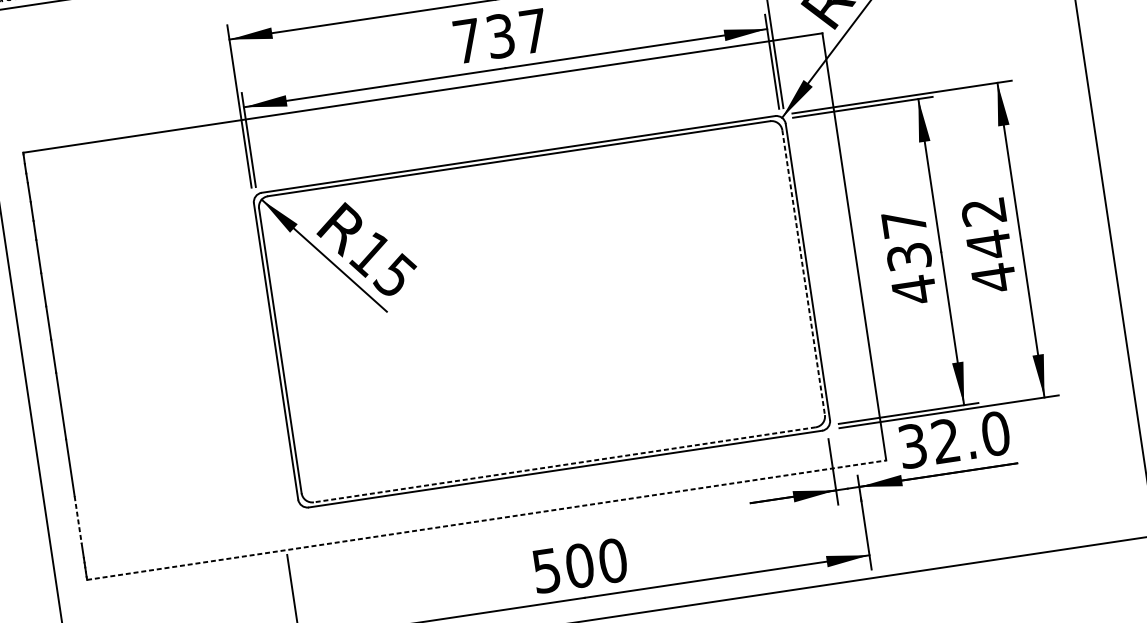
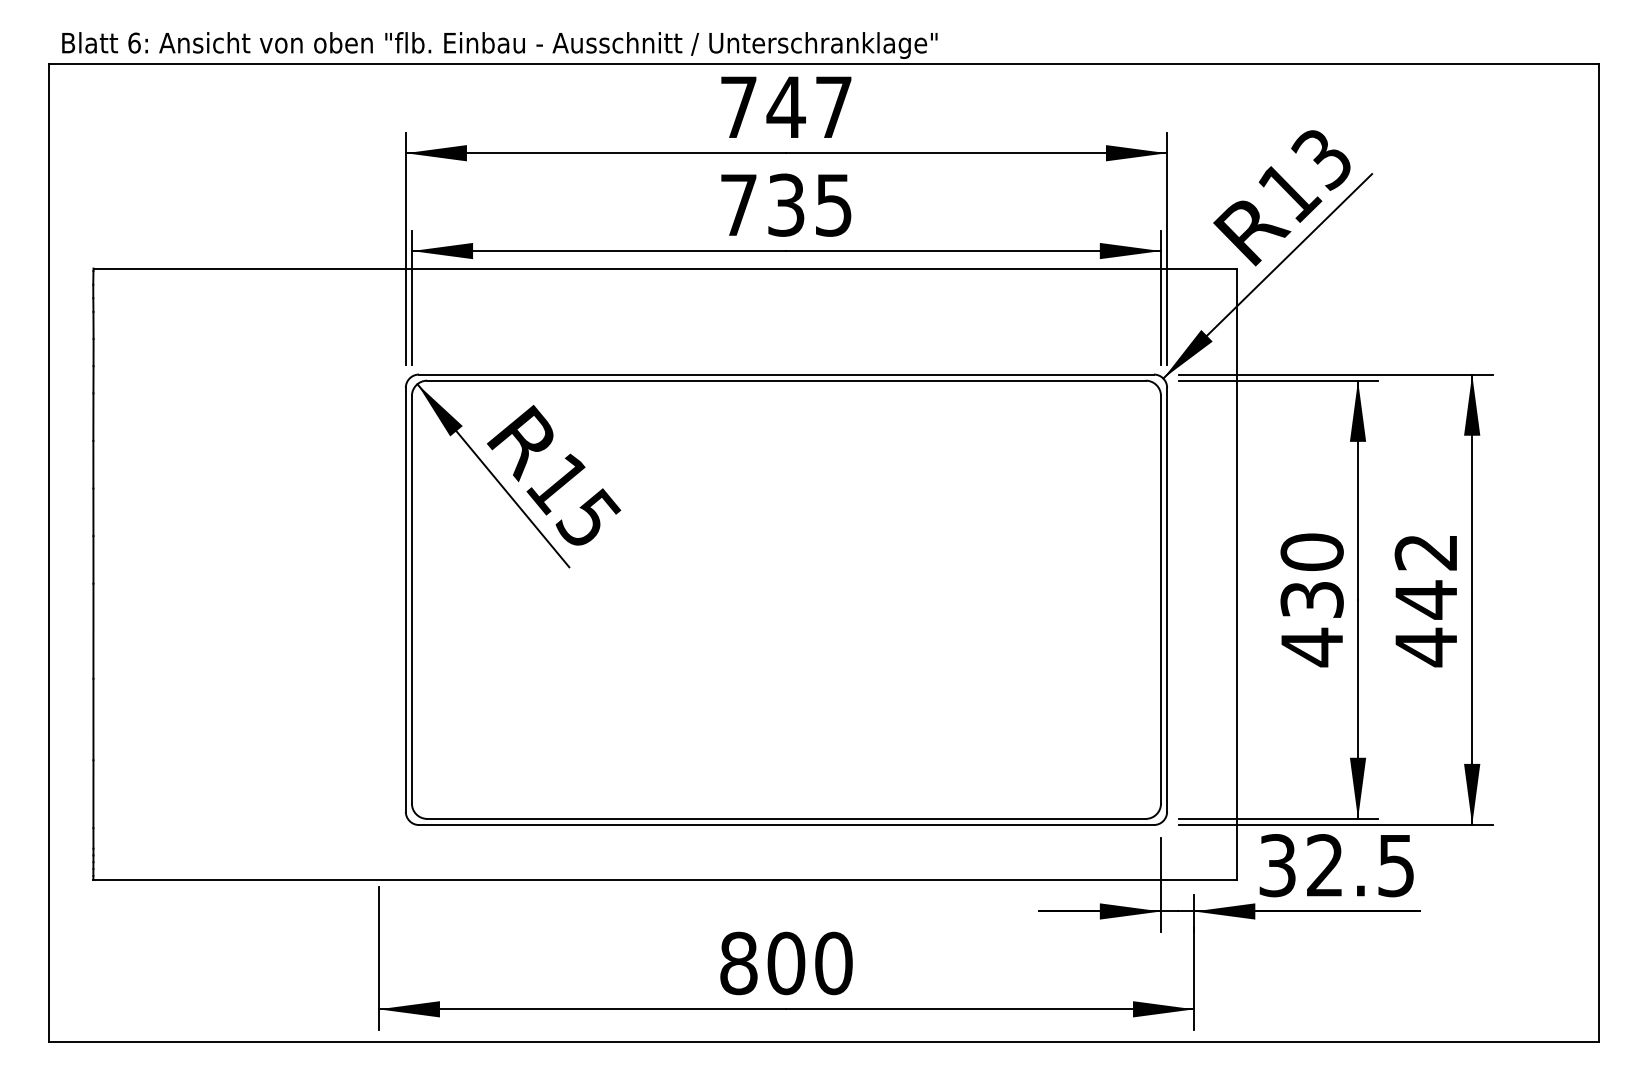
text: (533, 31) -> (833, 205), 737 -> 735
text: (903, 223) -> (1311, 551), 437 -> 430
line: (803, 272) -> (1161, 599), dashed -> solid
text: (995, 433) -> (1396, 865), 32.0 -> 32.5
line: (564, 464) -> (785, 818), dashed -> solid
line: (78, 520) -> (93, 794), dashed -> solid
line: (486, 520) -> (665, 880), dashed -> solid
text: (546, 570) -> (738, 963), 500 -> 800

